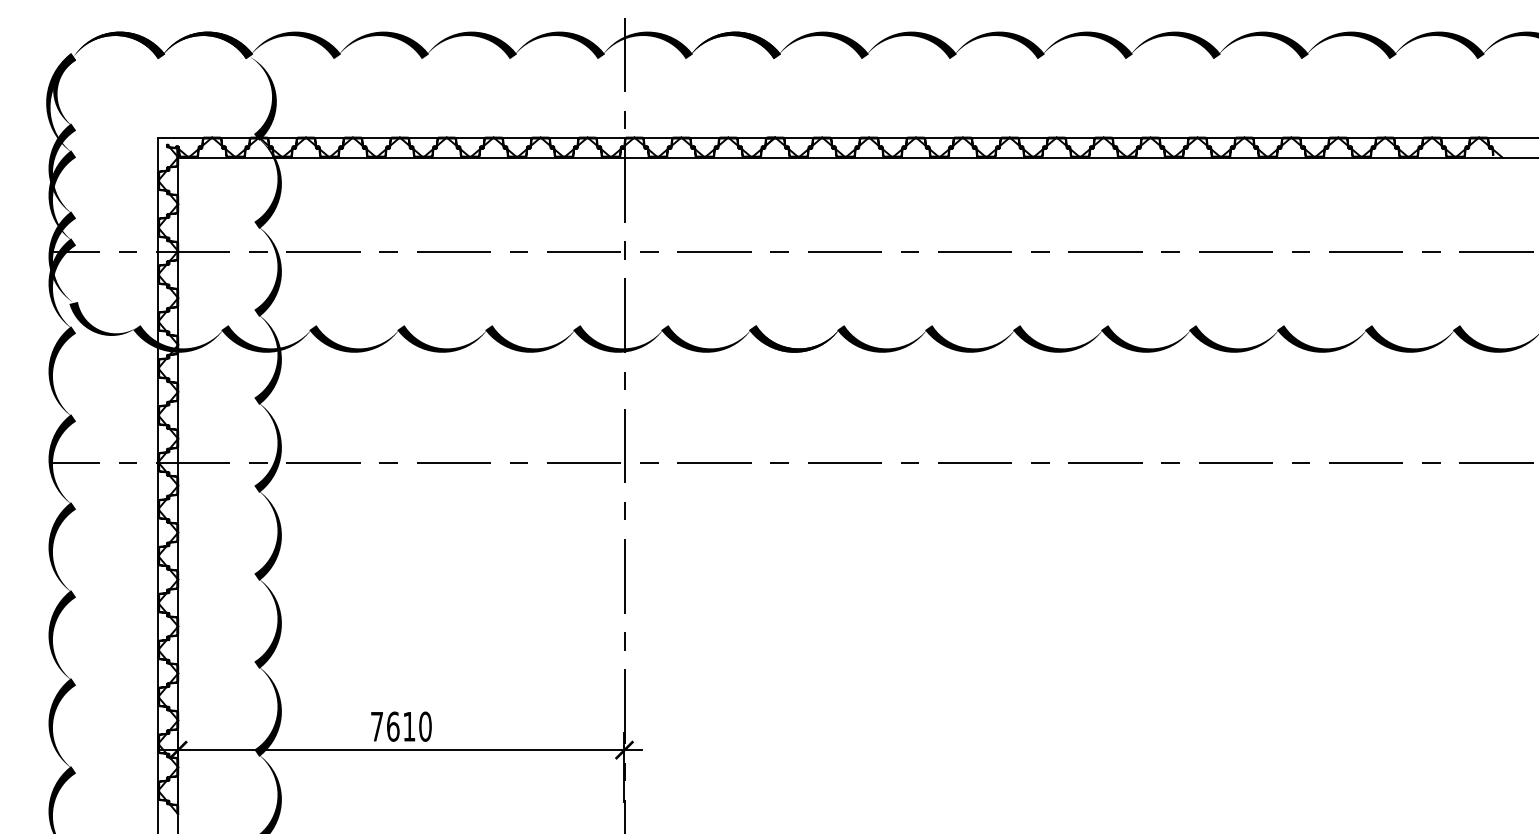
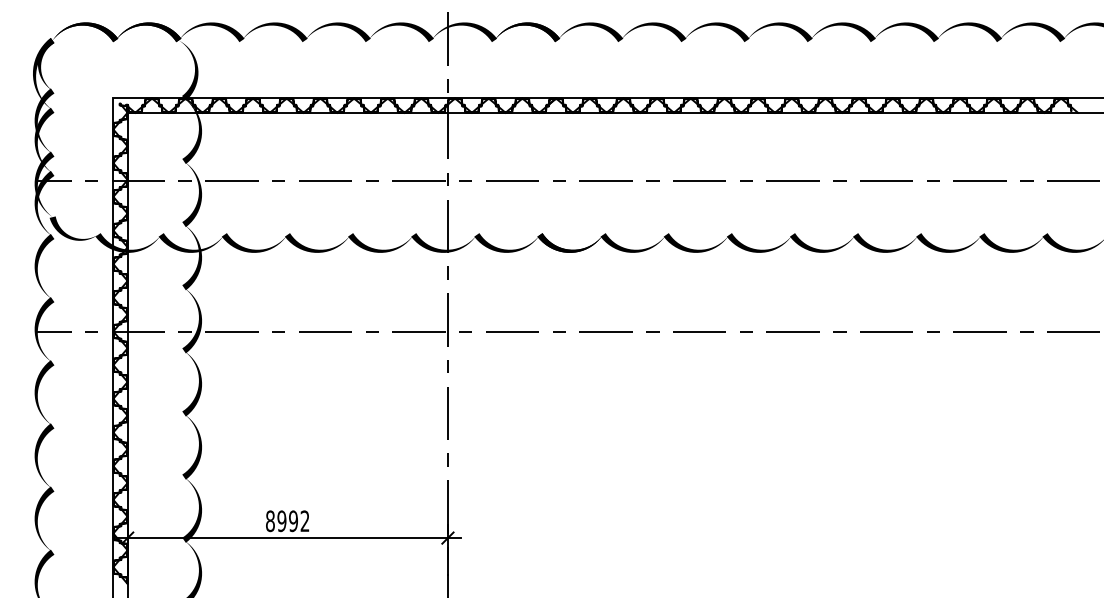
text: (400, 726) -> (287, 521), 7610 -> 8992

